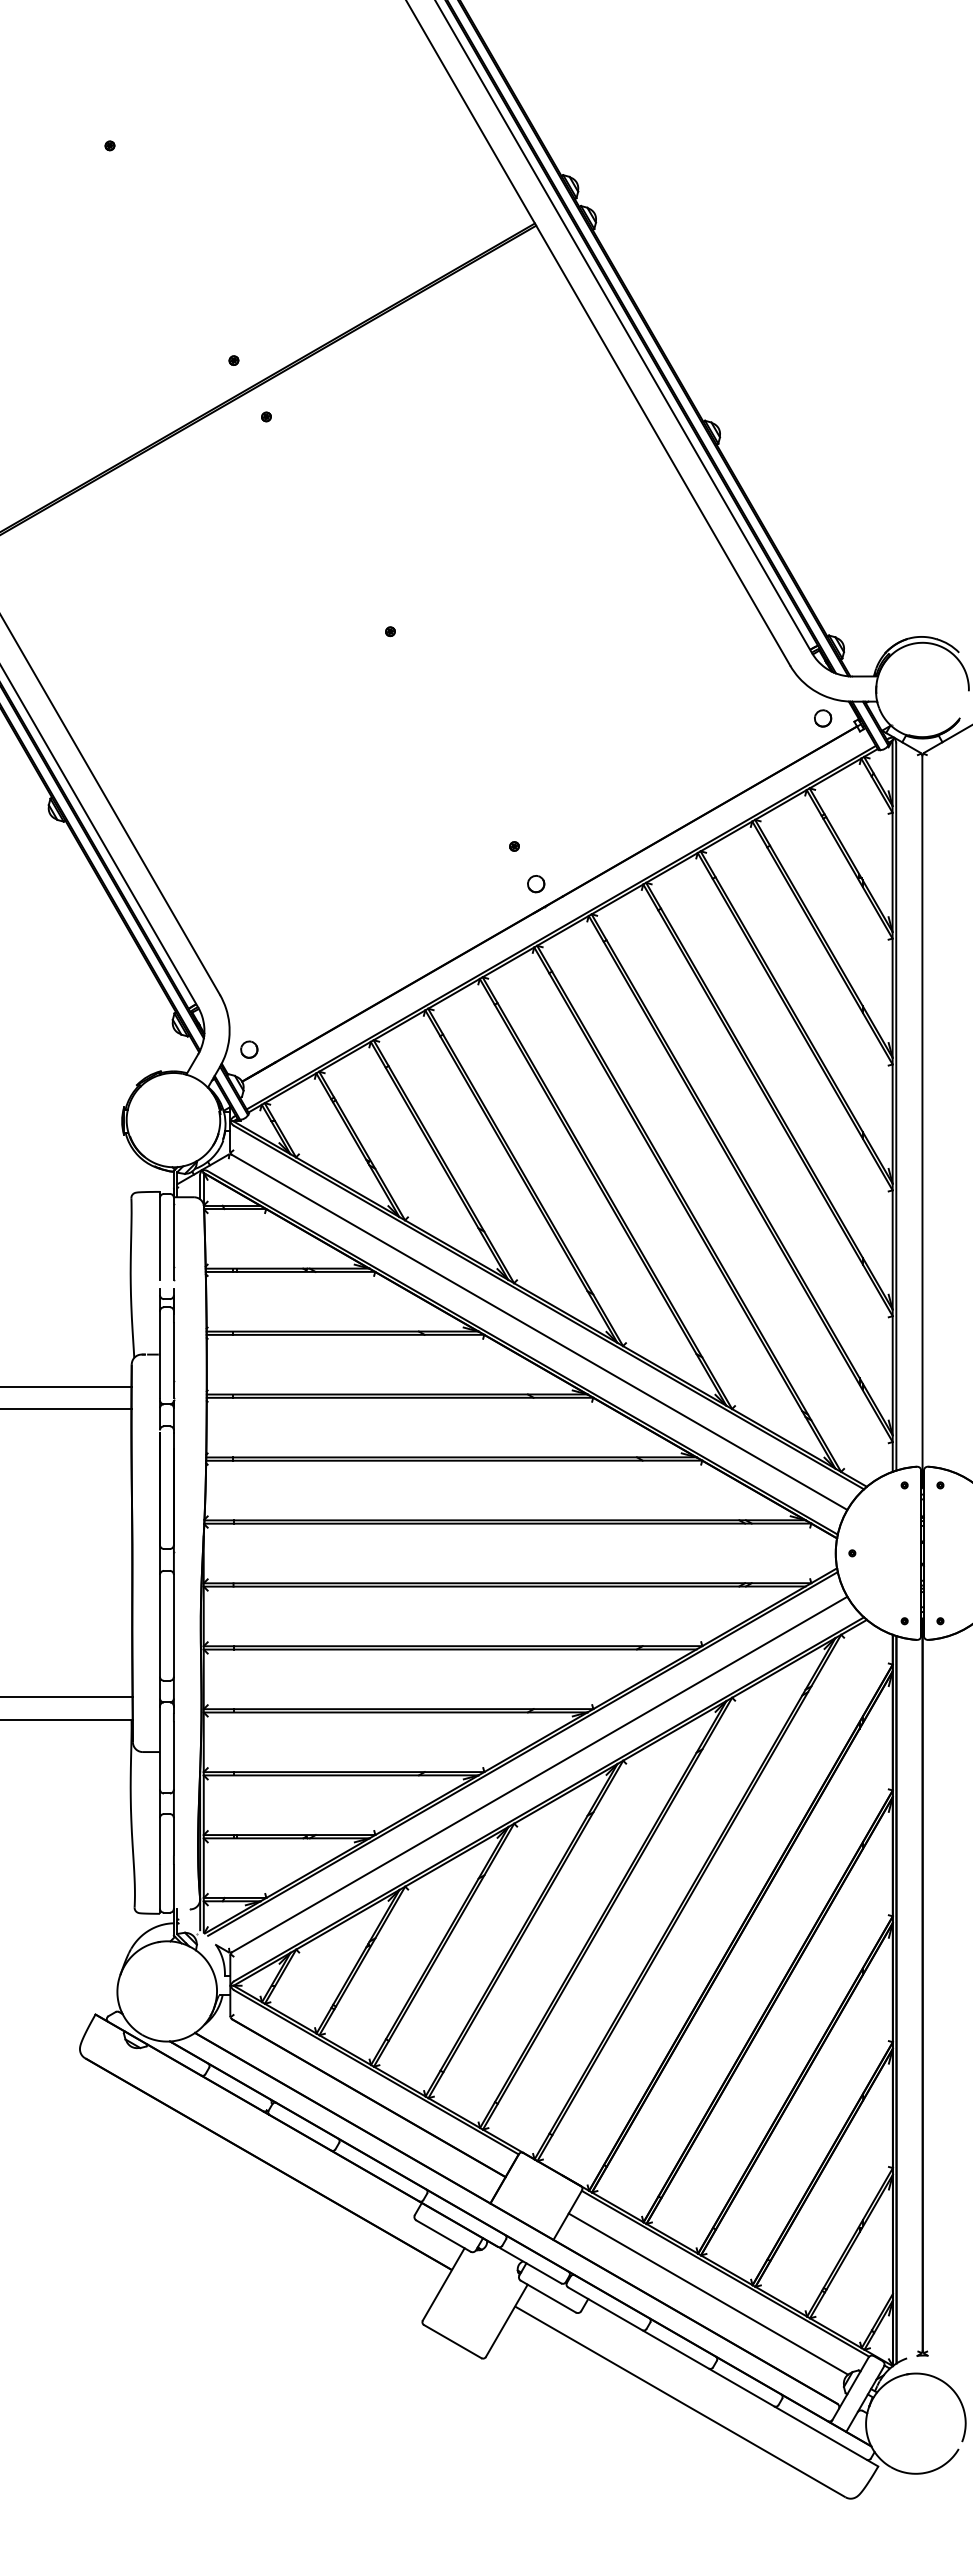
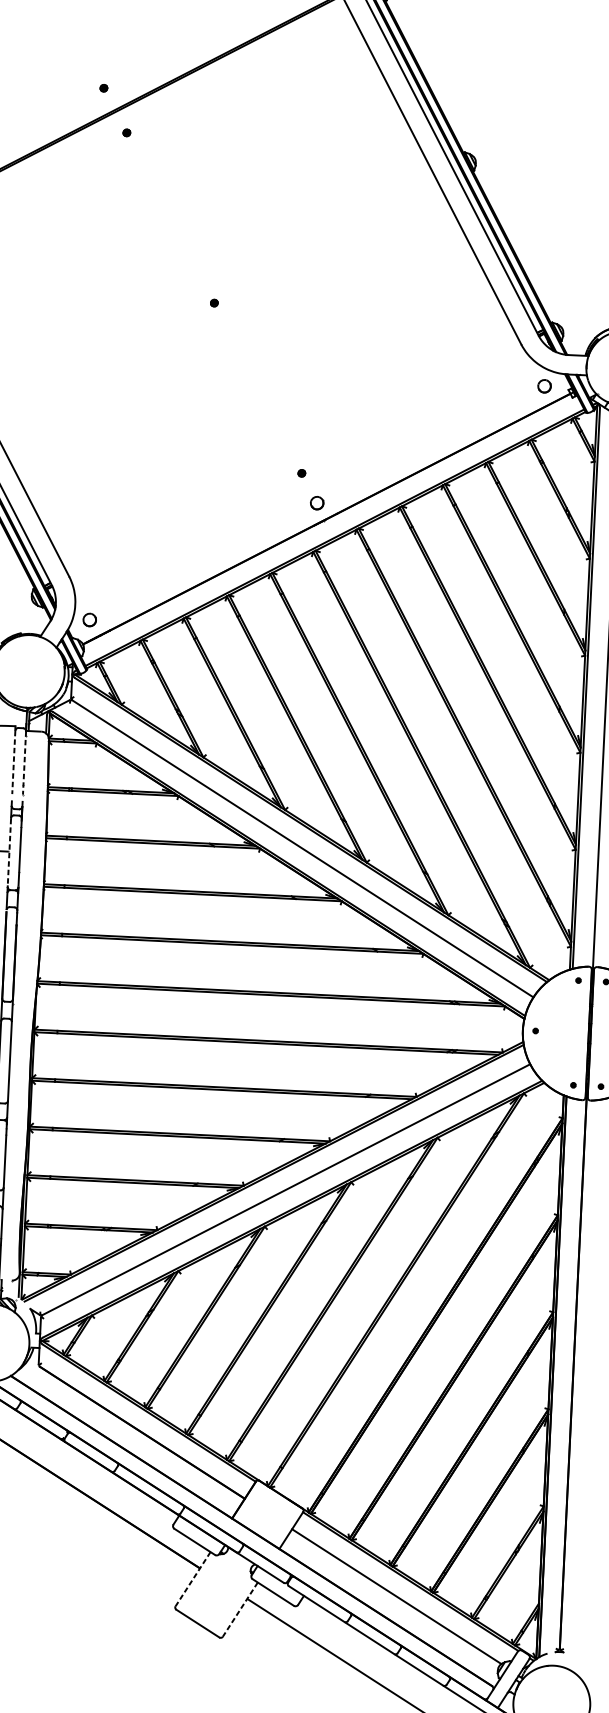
line: (160, 1238) -> (14, 762), solid -> dashed
line: (173, 1238) -> (24, 762), solid -> dashed
line: (160, 1355) -> (9, 852), solid -> dashed
line: (443, 2284) -> (192, 1579), solid -> dashed
line: (506, 2320) -> (240, 1609), solid -> dashed

